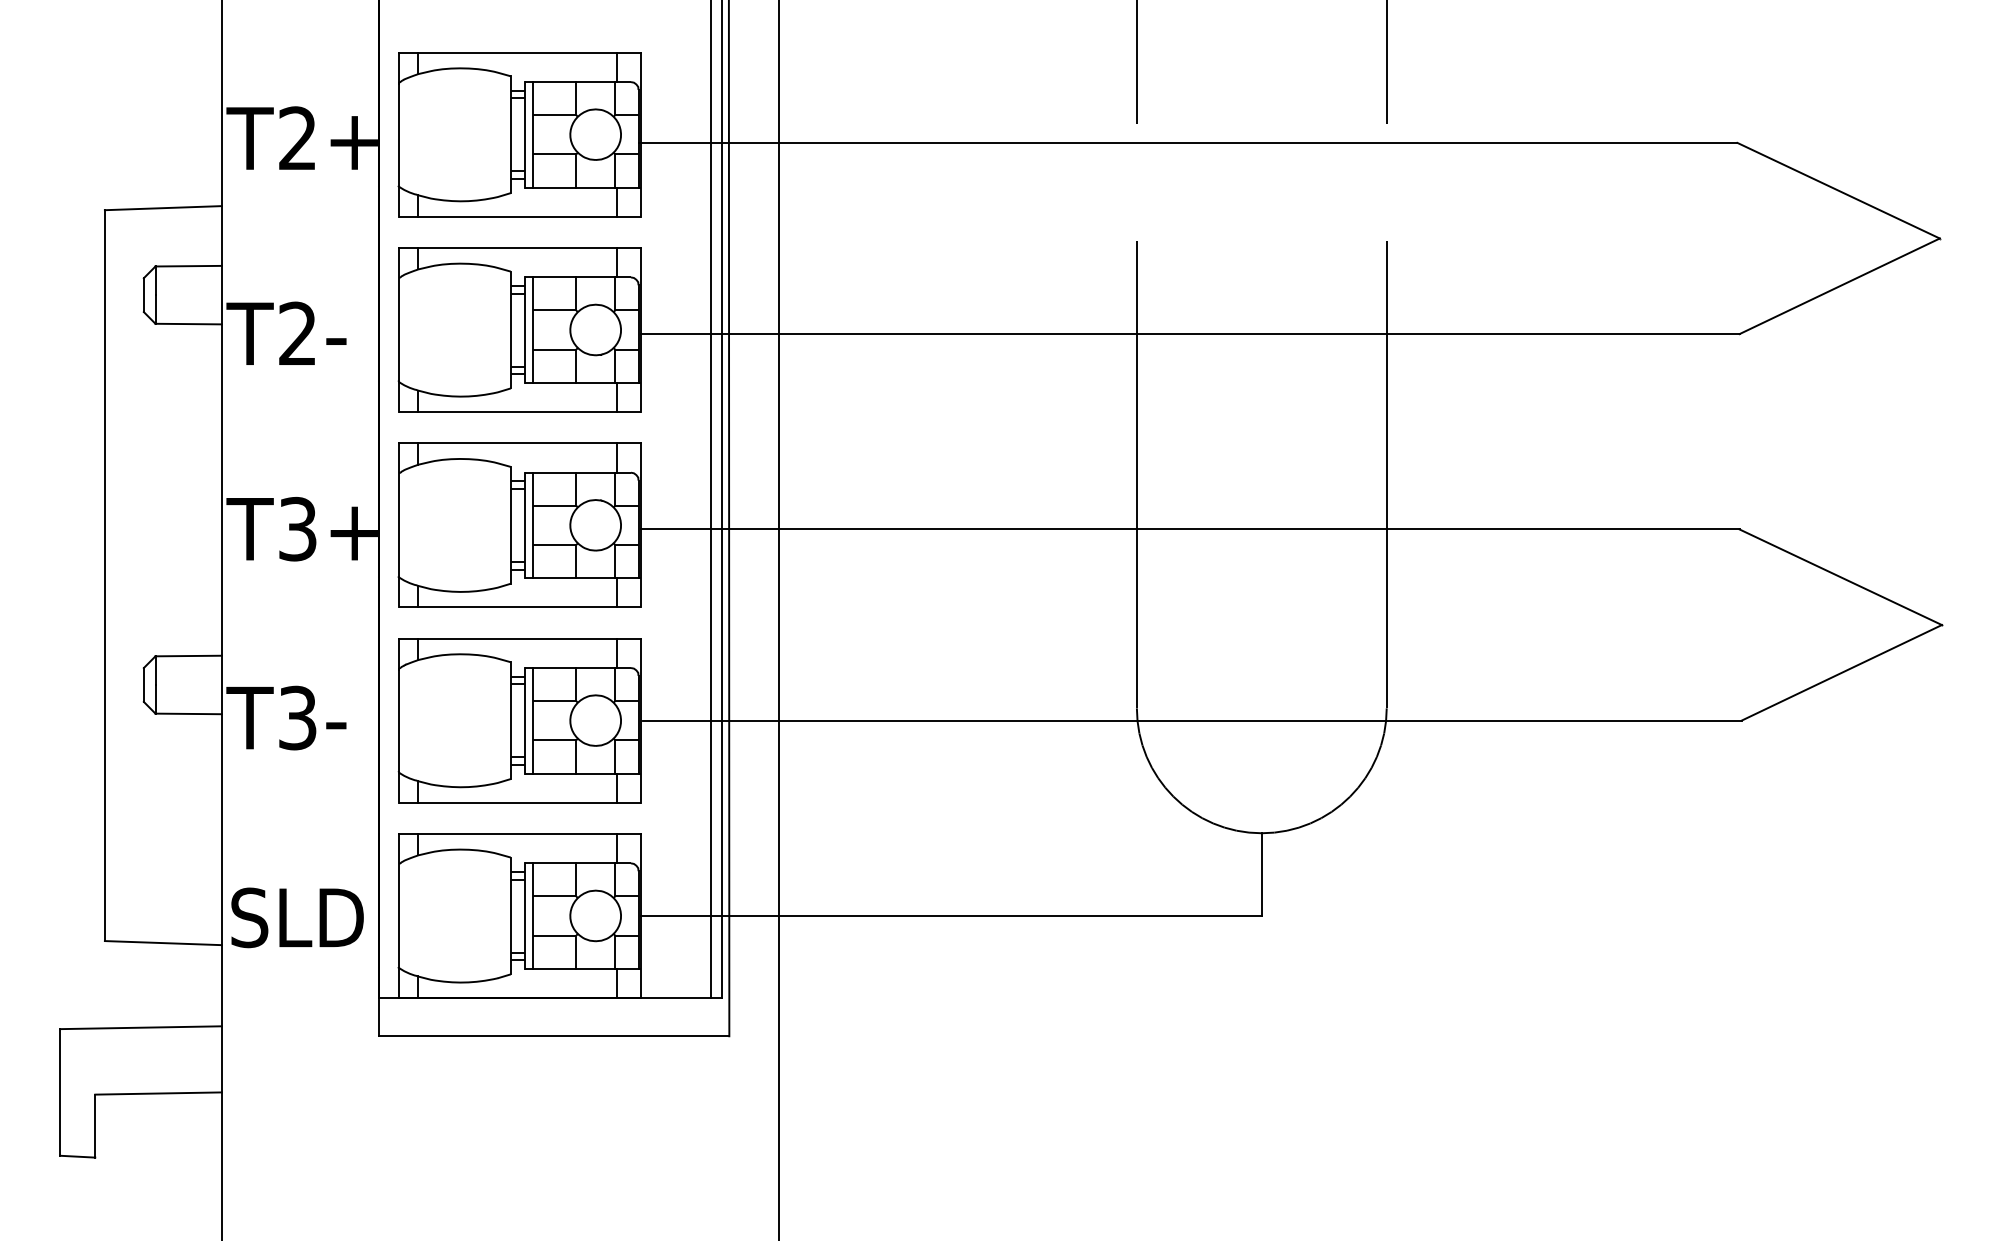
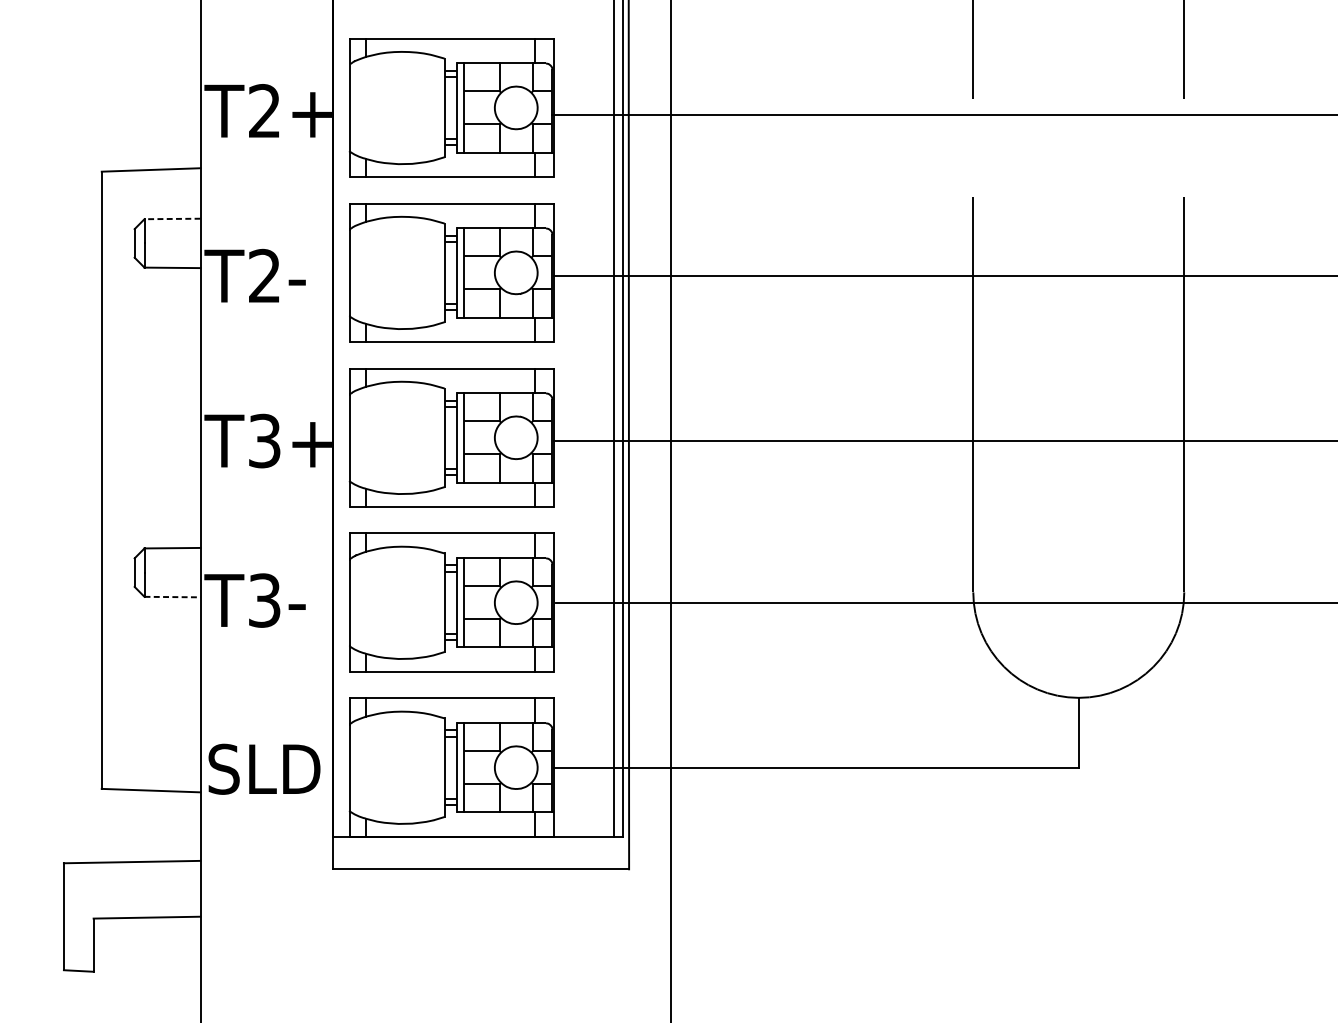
line: (188, 266) -> (172, 219), solid -> dashed
line: (189, 713) -> (173, 596), solid -> dashed

